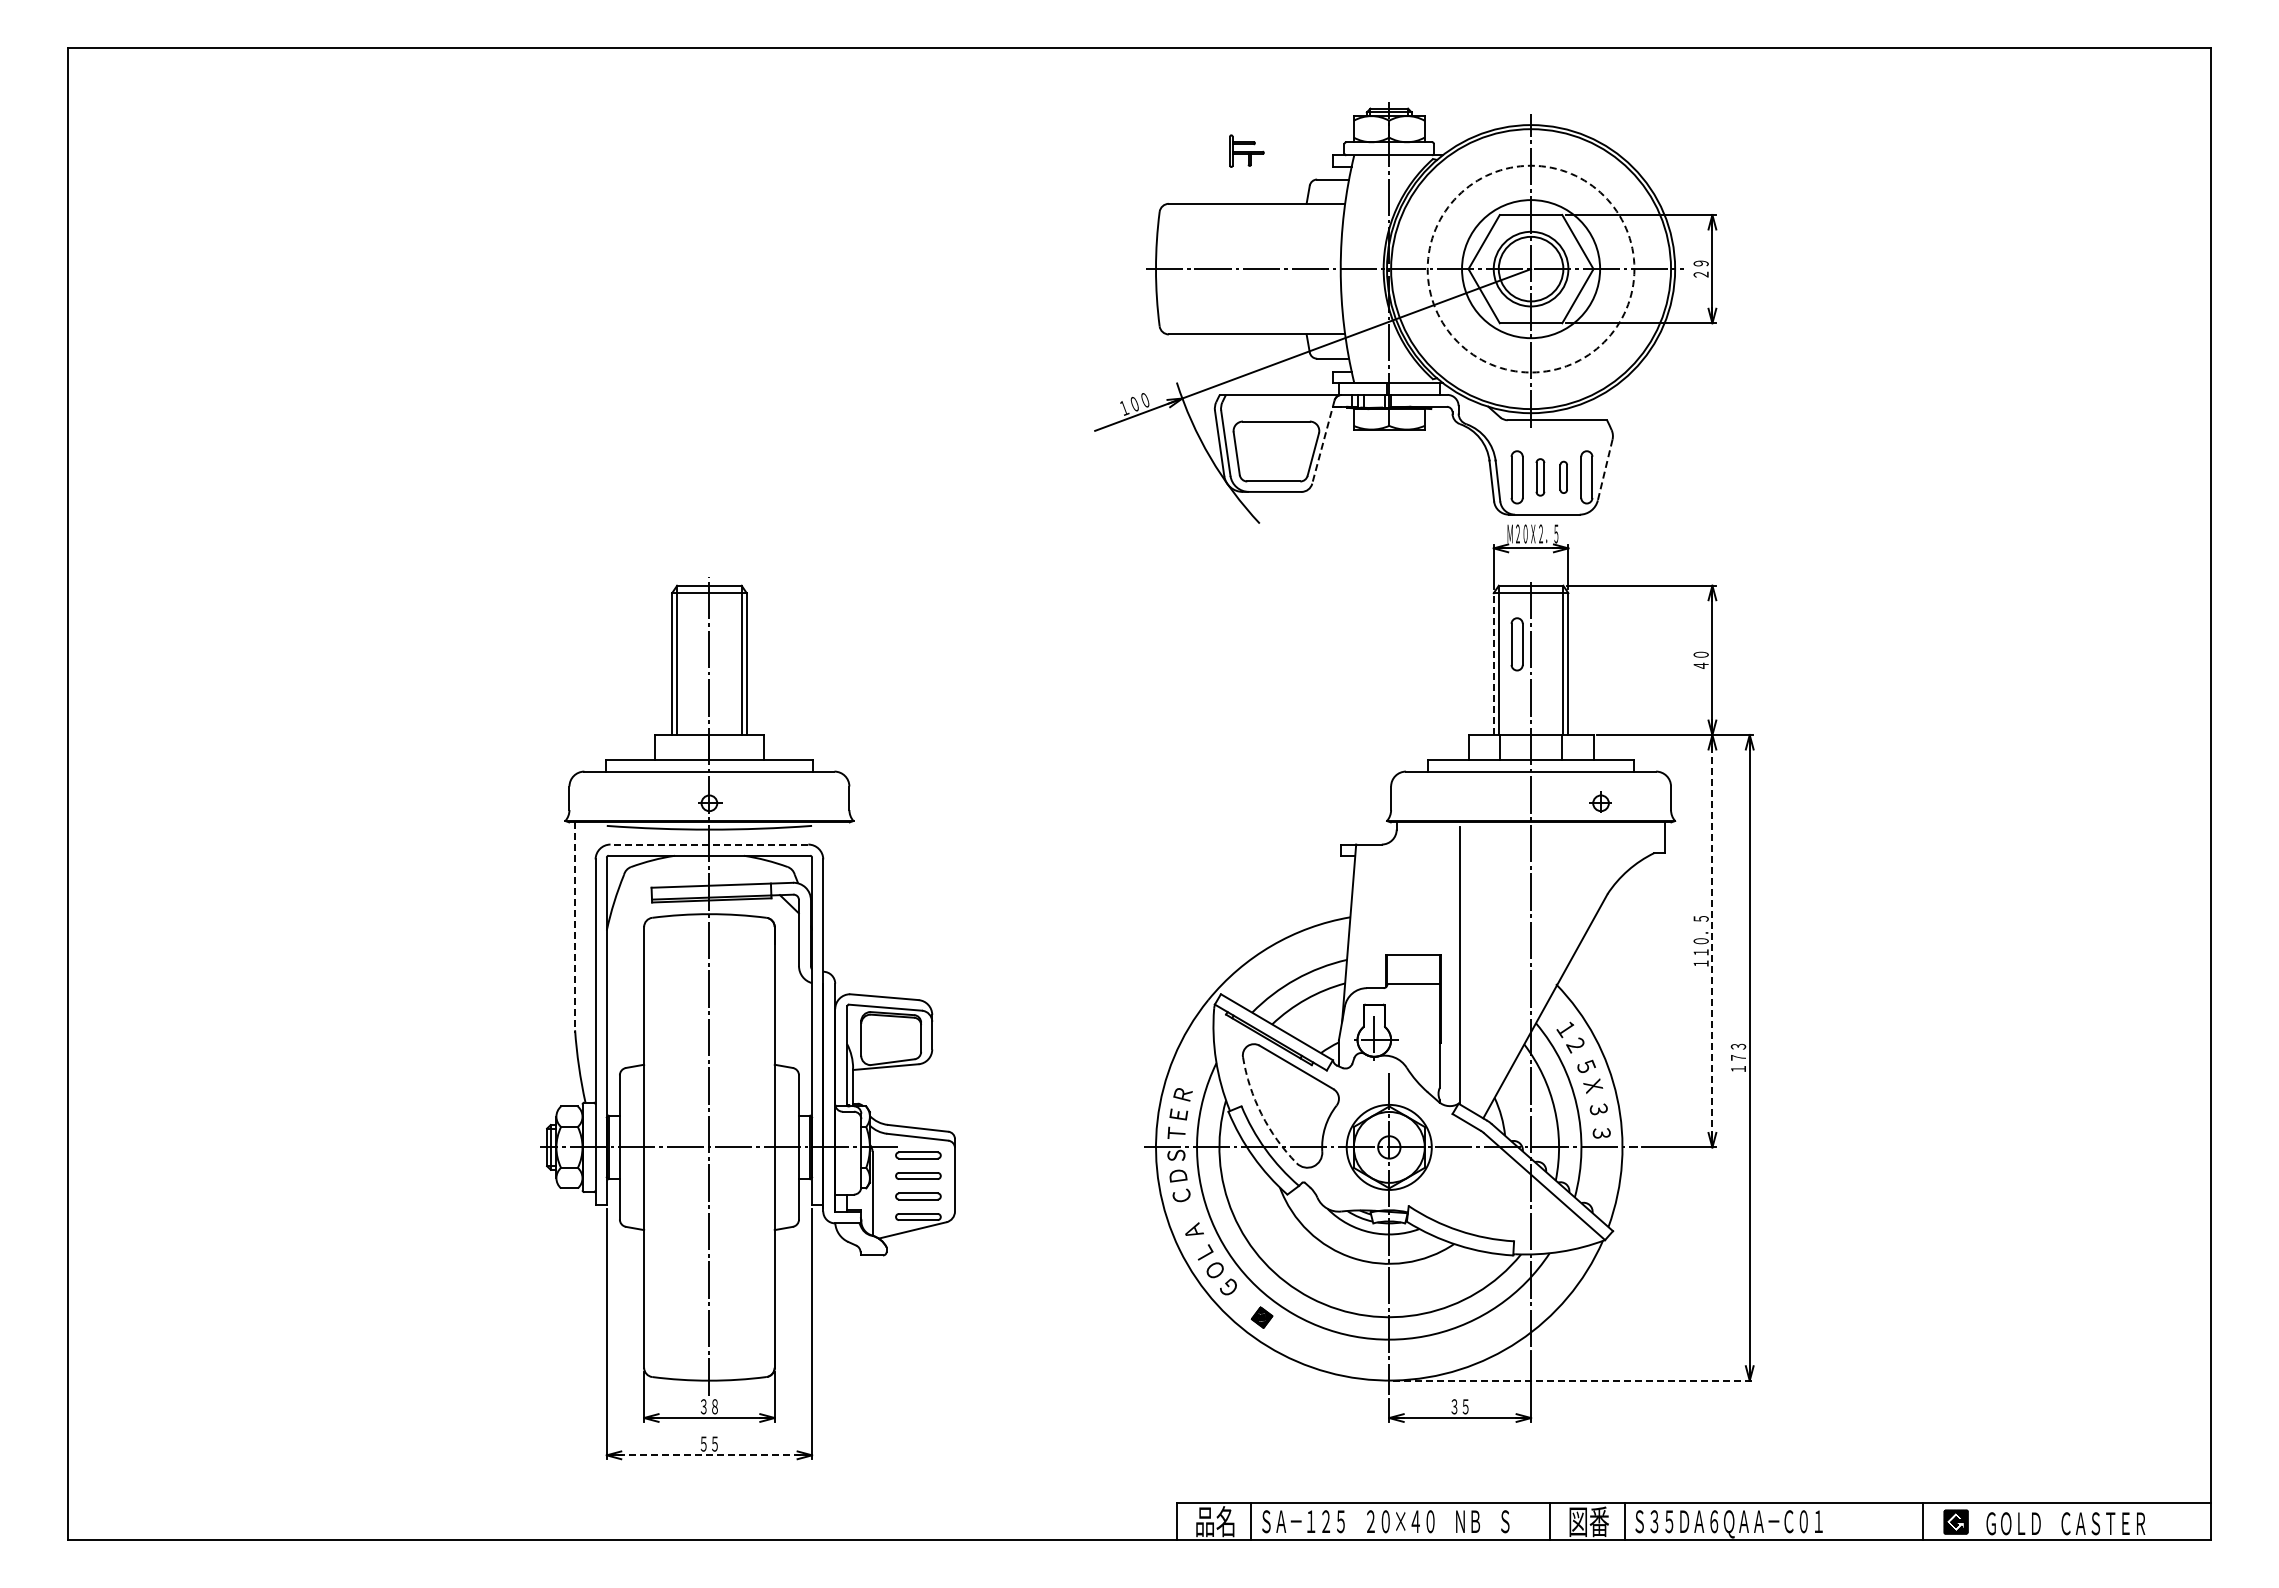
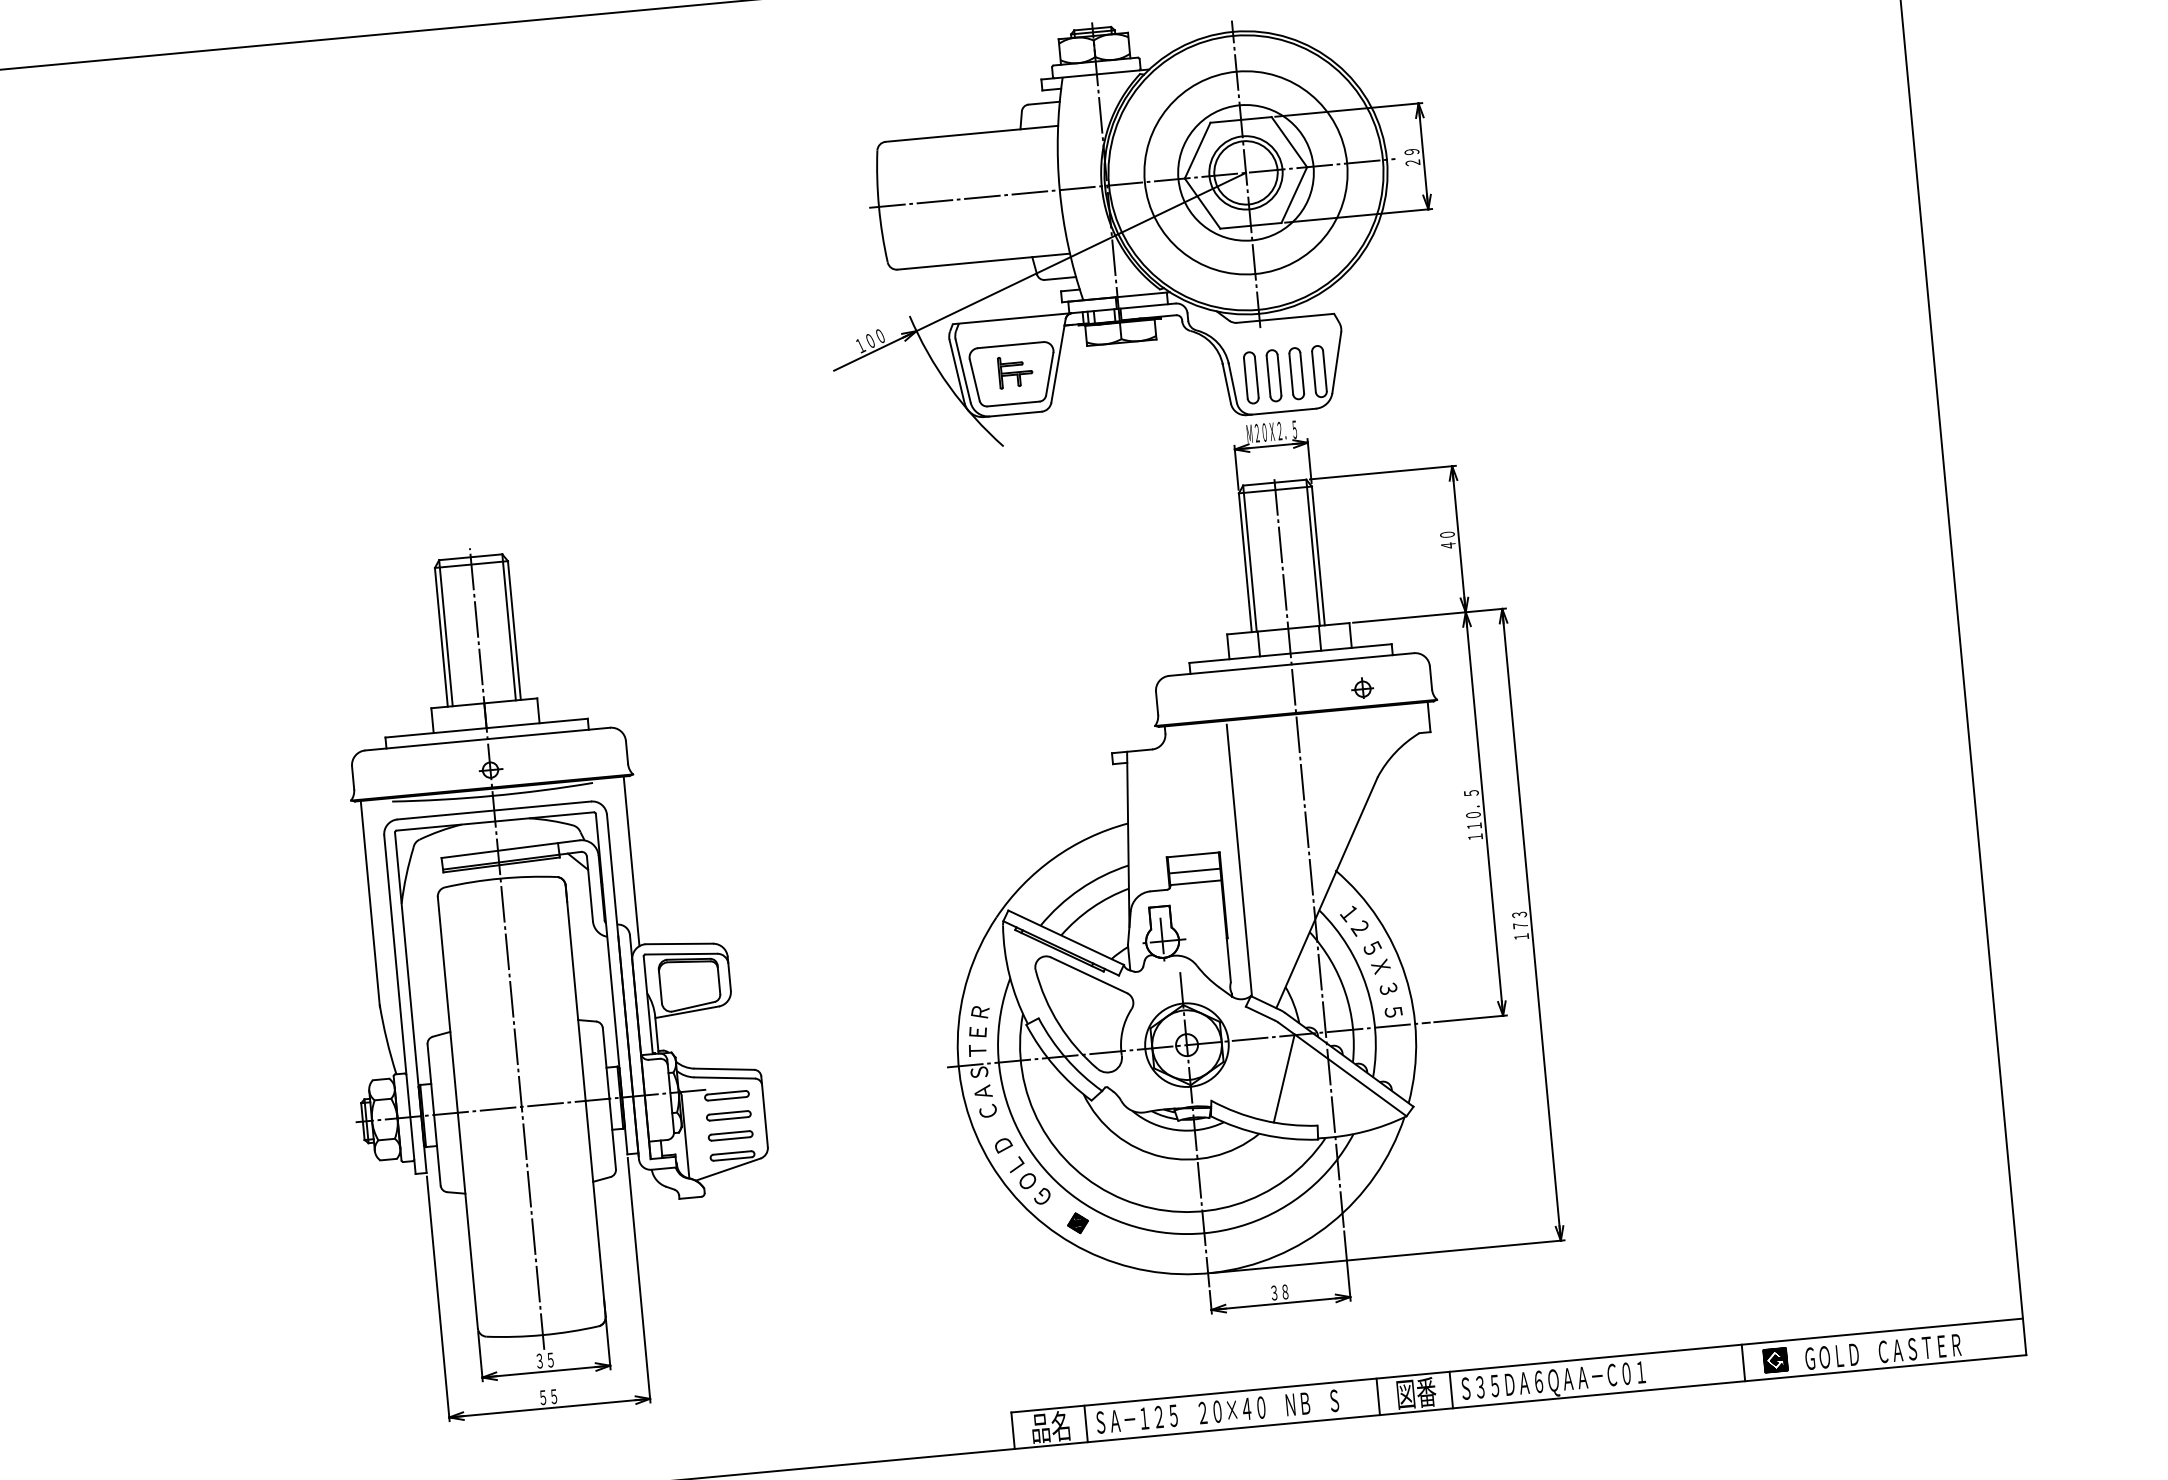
part: (1246, 150) -> (1015, 371), moved
circle: (1530, 268) -> (1245, 172), dashed -> solid
line: (1323, 442) -> (1058, 361), dashed -> solid
line: (1605, 470) -> (1337, 363), dashed -> solid
part: (1540, 477) -> (1274, 375), size x1.43
part: (1563, 477) -> (1296, 373), size x1.67
part: (1516, 644) -> (1265, 541), removed
line: (1493, 664) -> (1245, 563), dashed -> solid
line: (709, 844) -> (494, 810), dashed -> solid
line: (843, 908) -> (631, 860), added
line: (575, 928) -> (370, 904), dashed -> solid
line: (1712, 941) -> (1484, 814), dashed -> solid
line: (1413, 971) -> (1194, 870), added
arc: (1261, 1114) -> (1058, 1024), dashed -> solid
text: (1601, 1133) -> (1393, 1012), ３ -> ５
text: (1178, 1175) -> (983, 1091), Ｄ -> Ａ
line: (1484, 1190) -> (1284, 1078), added
text: (1194, 1230) -> (1003, 1144), Ａ -> Ｄ
line: (1573, 1380) -> (1388, 1256), dashed -> solid
text: (714, 1406) -> (550, 1359), ３８ -> ３５
text: (1465, 1406) -> (1285, 1291), ３５ -> ３８
line: (709, 1455) -> (549, 1408), dashed -> solid

